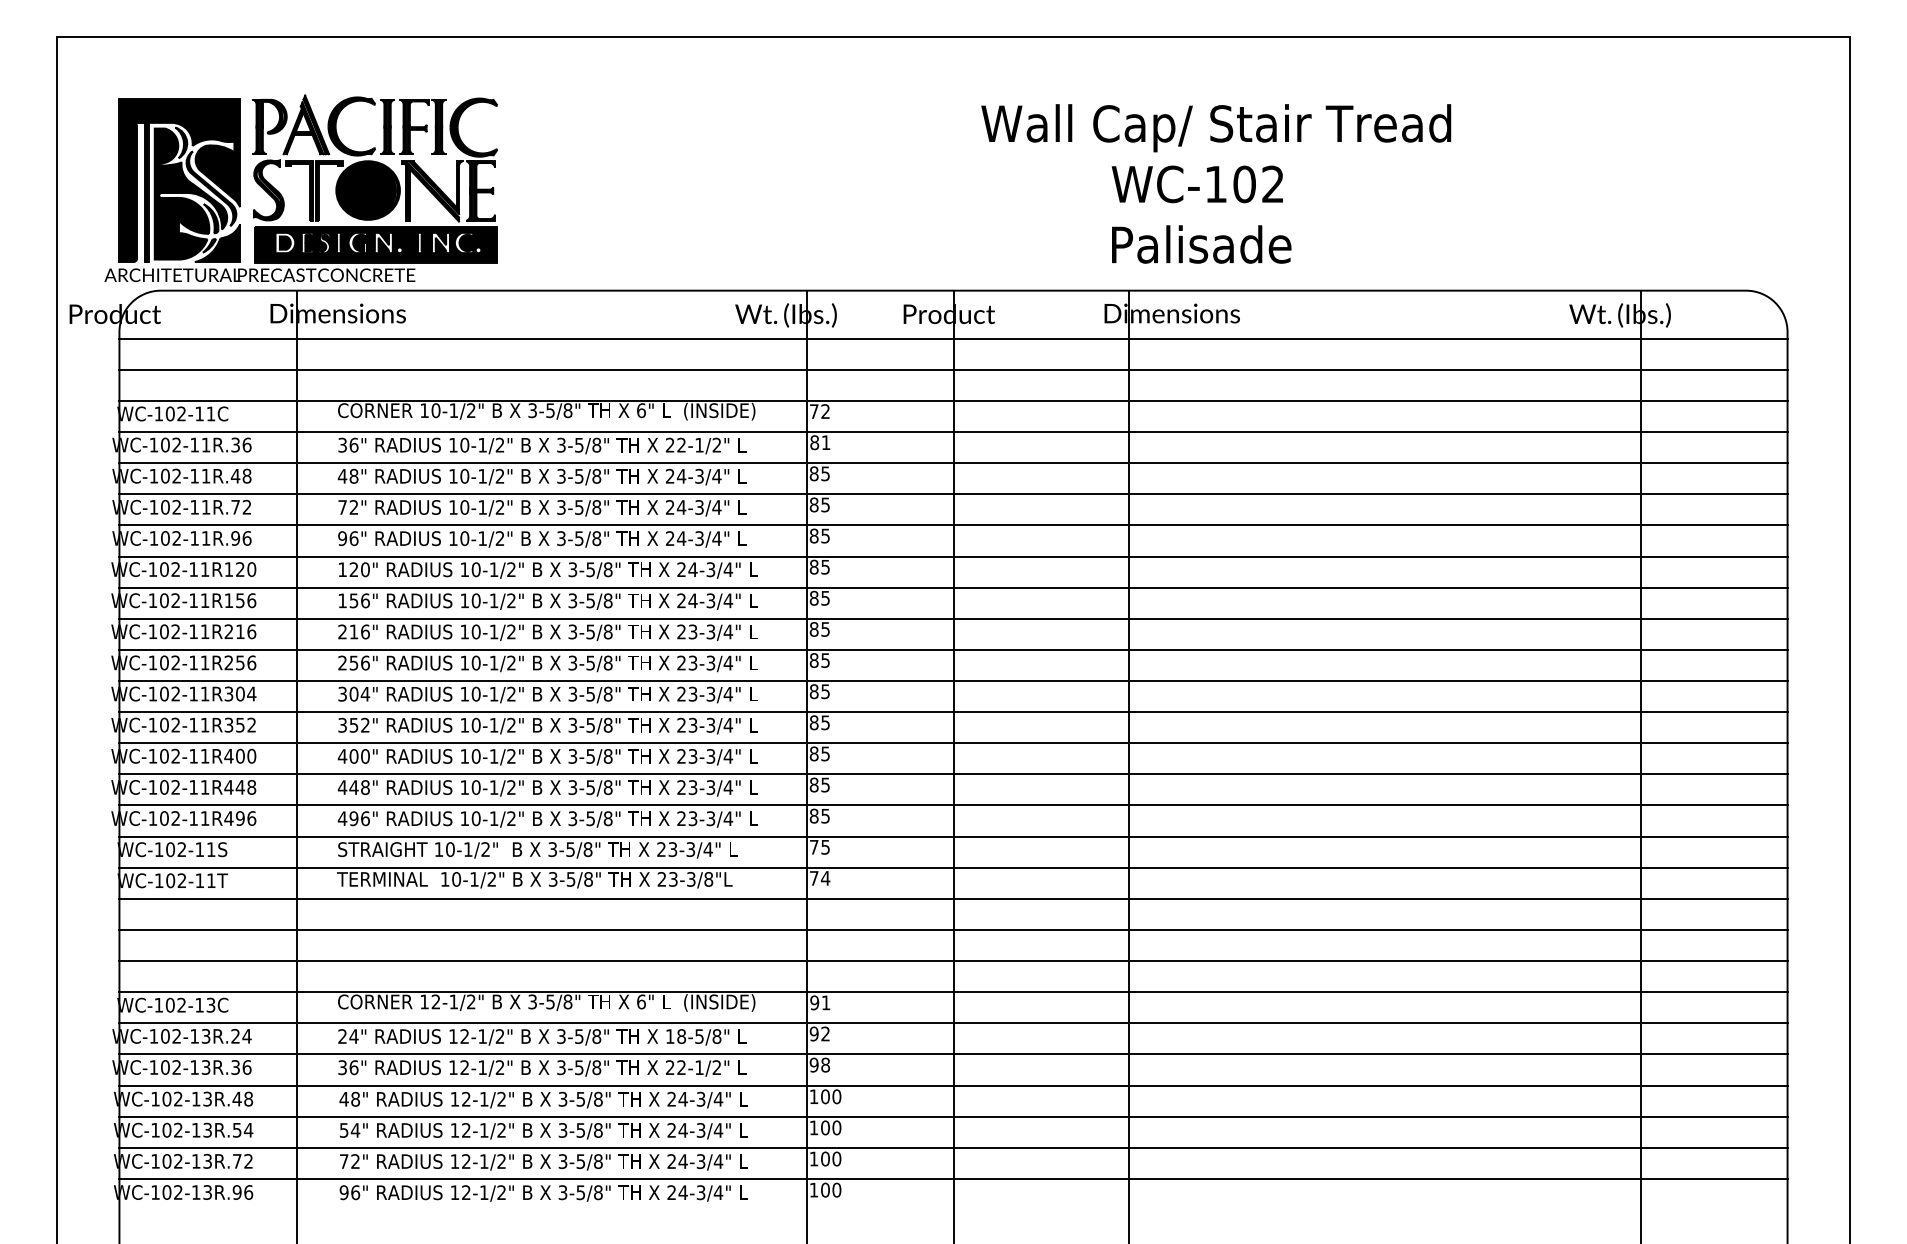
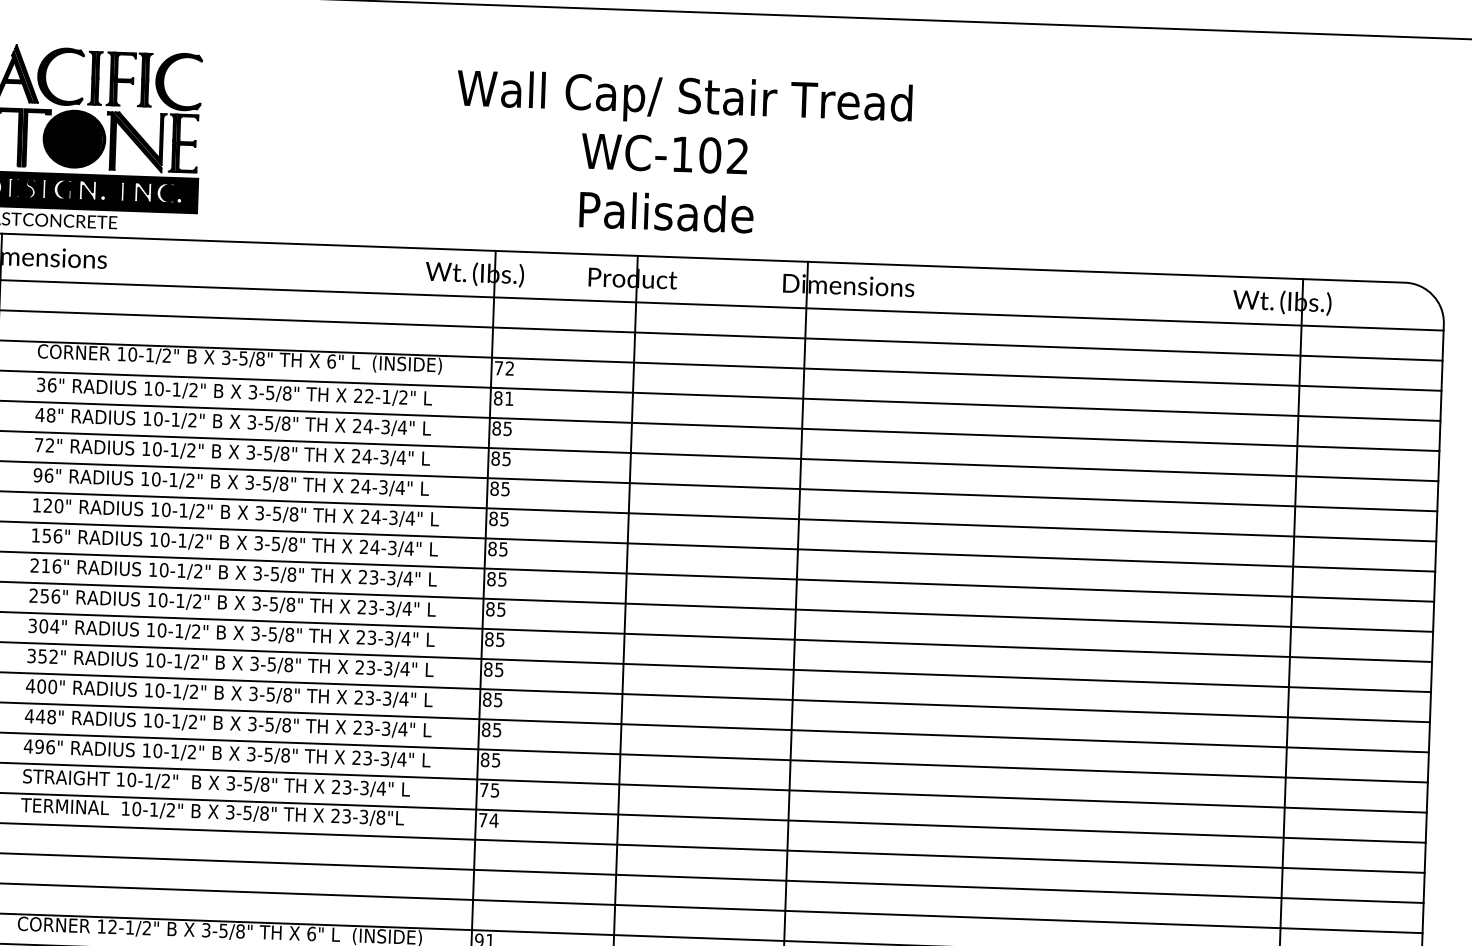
text: (1216, 183) -> (683, 153), moved

